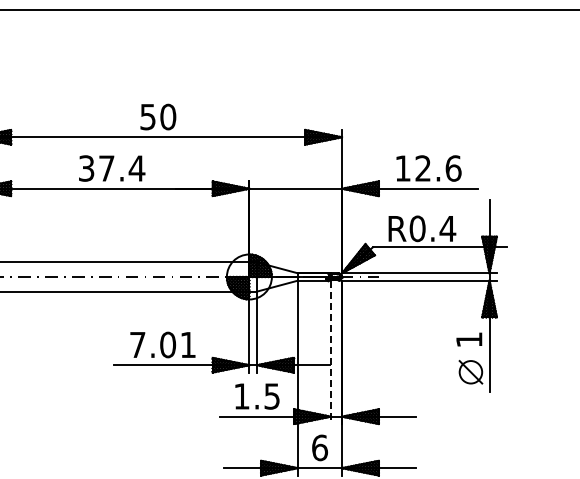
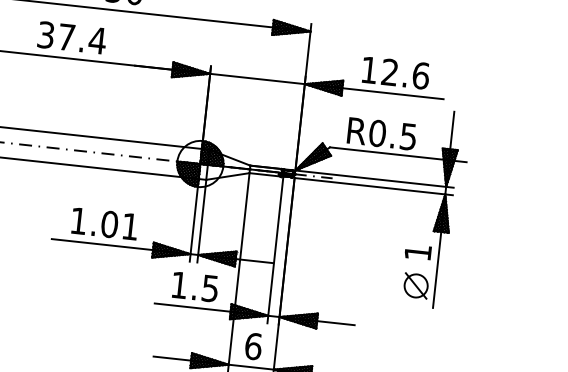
text: (447, 229) -> (408, 137), R0.4 -> R0.5
text: (137, 344) -> (78, 220), 7.01 -> 1.01
line: (331, 352) -> (275, 250), dashed -> solid

